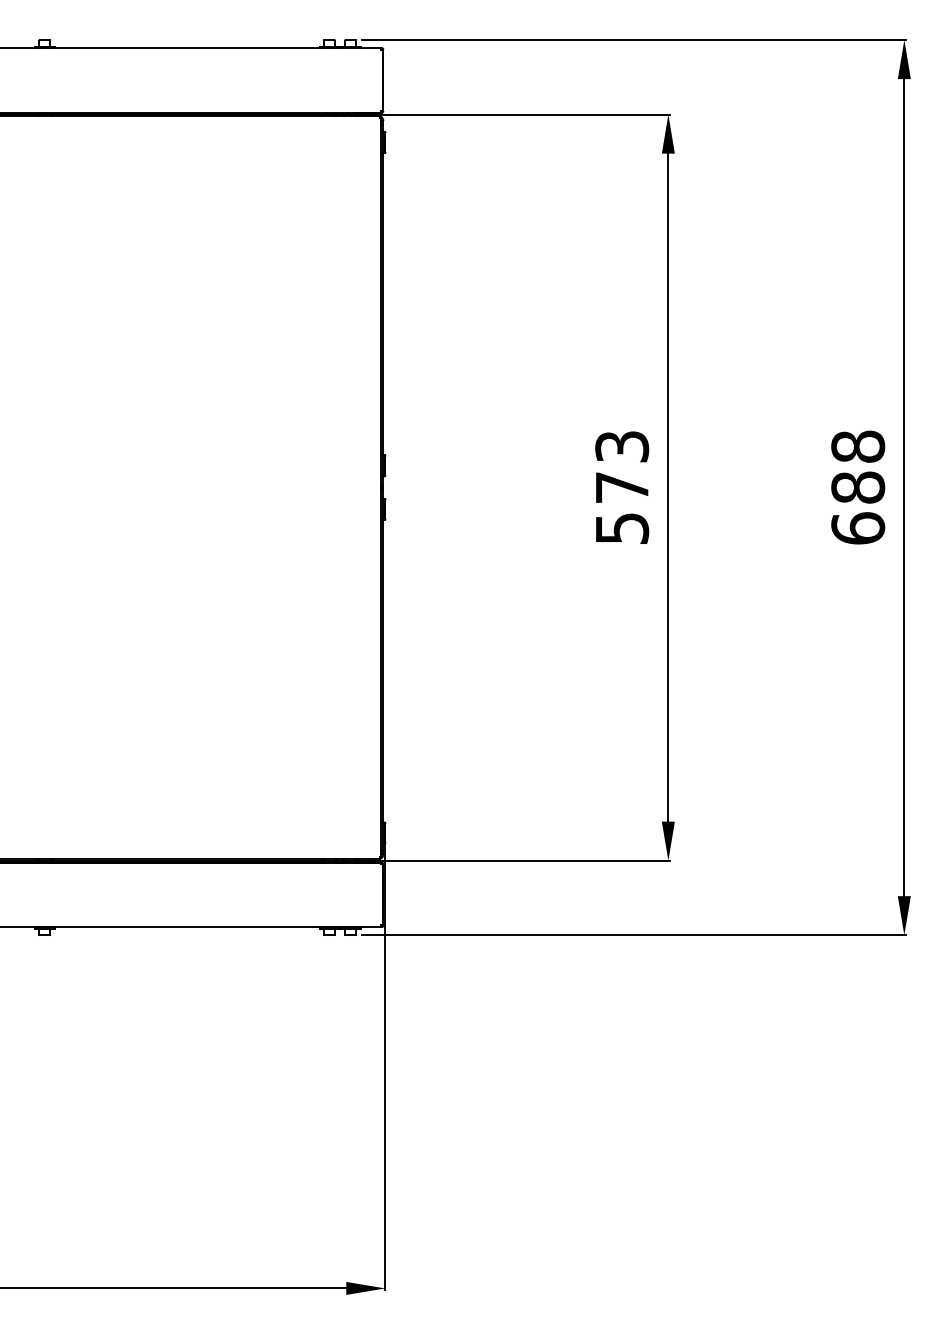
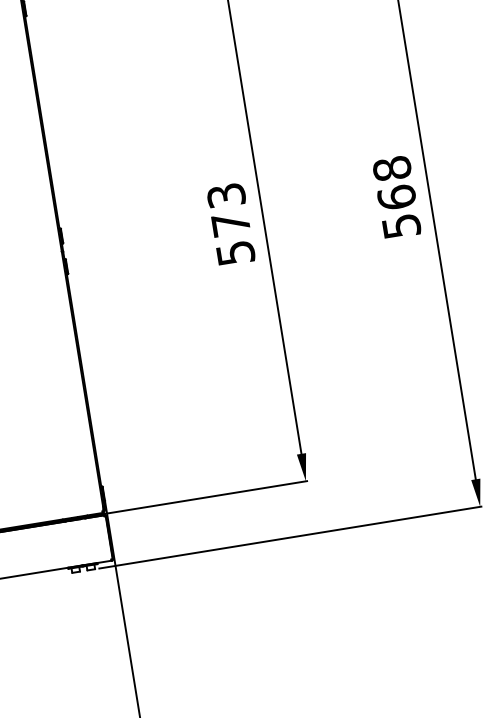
text: (858, 507) -> (399, 211), 688 -> 568

